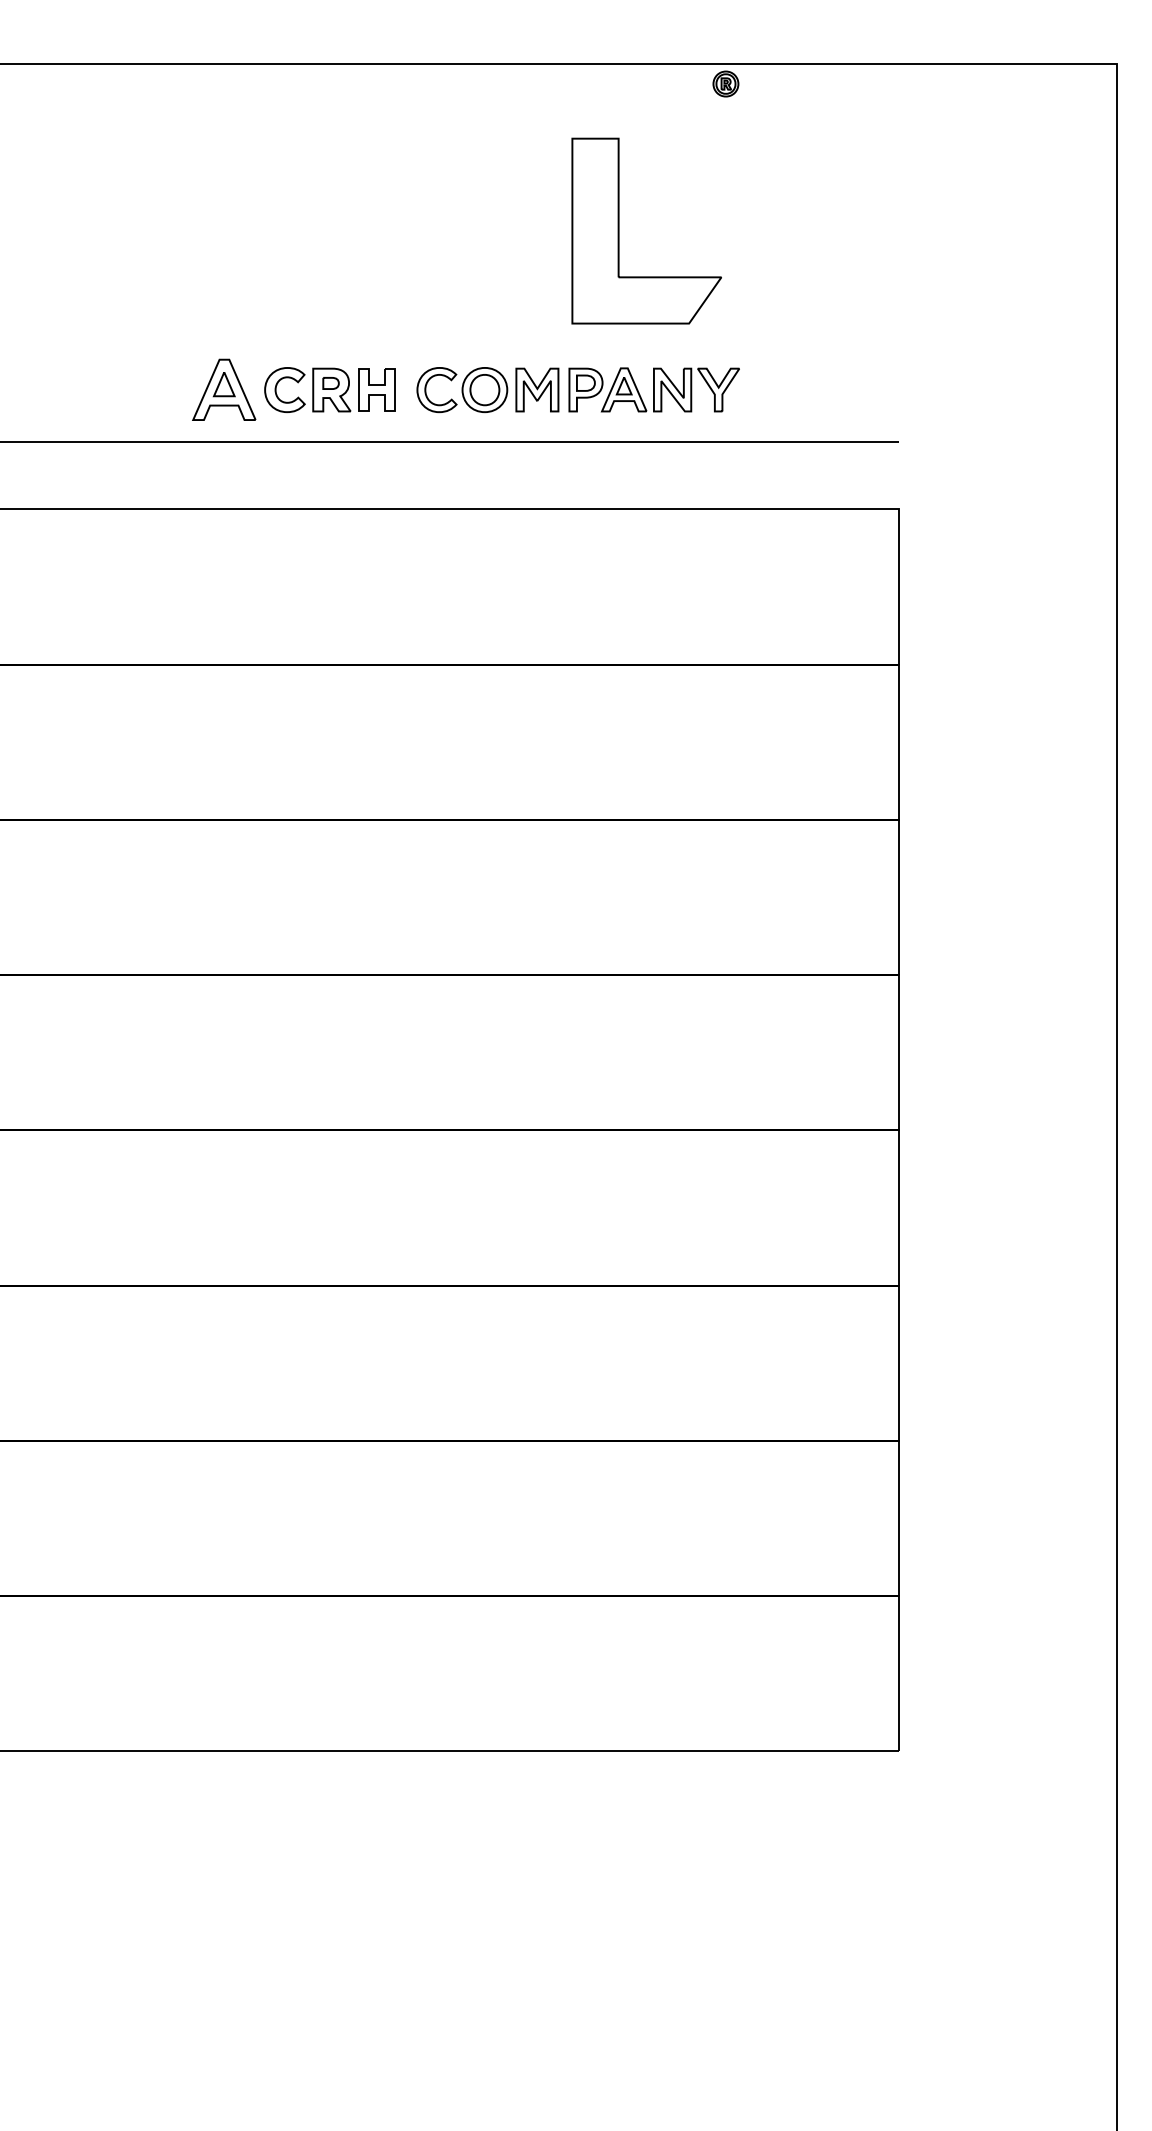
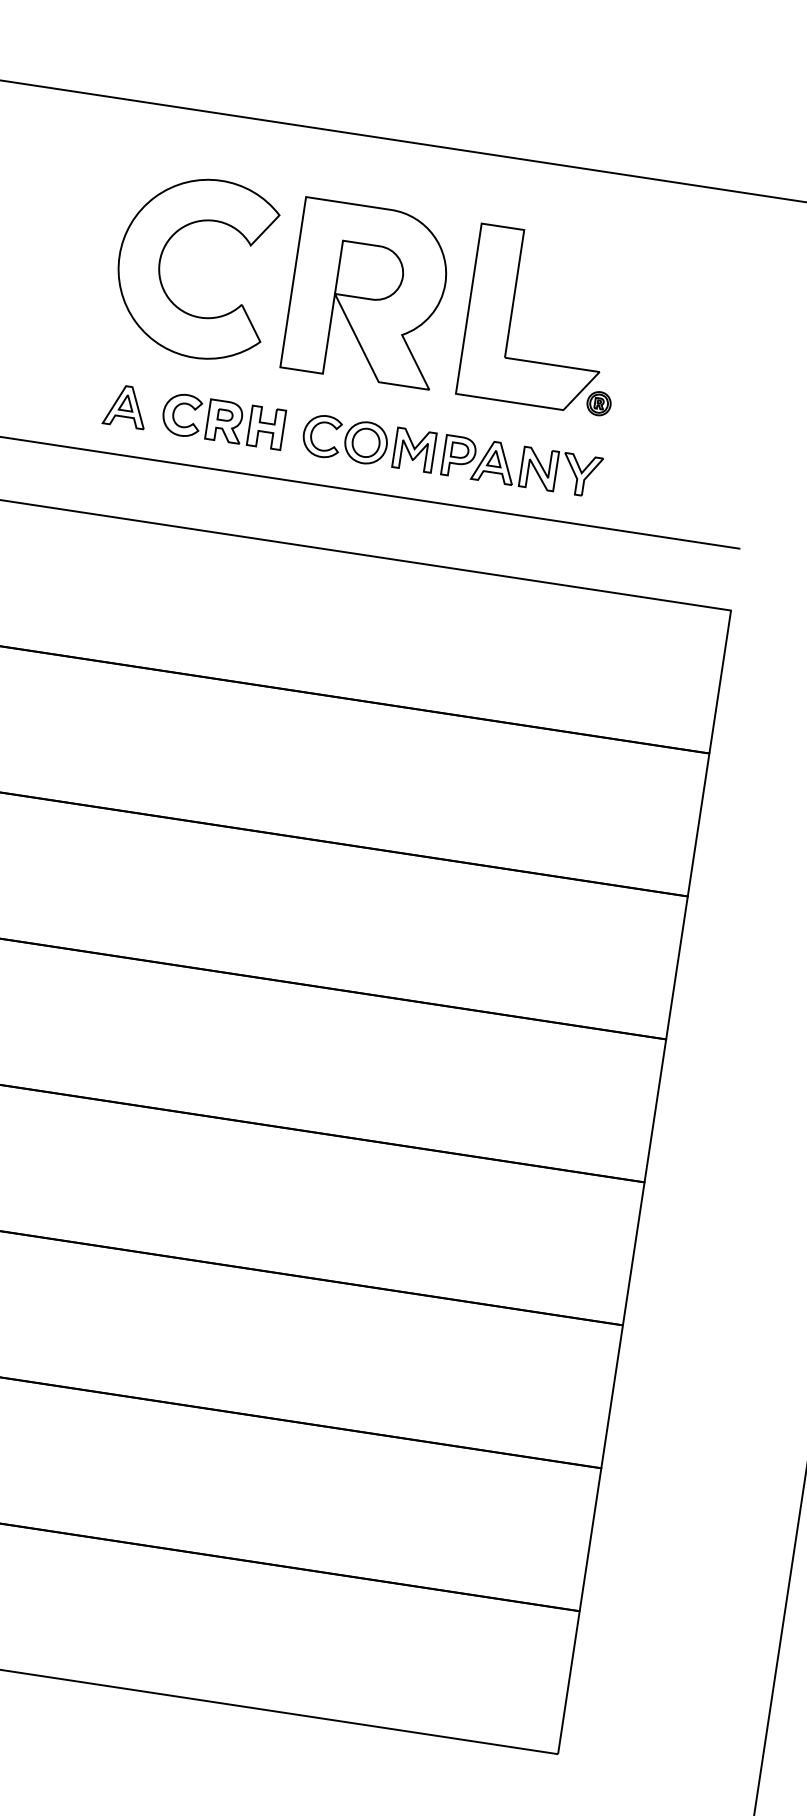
part: (725, 83) -> (598, 403), moved
part: (238, 224) -> (162, 256), added
part: (462, 230) -> (367, 292), added
part: (224, 389) -> (126, 406), size x0.71

